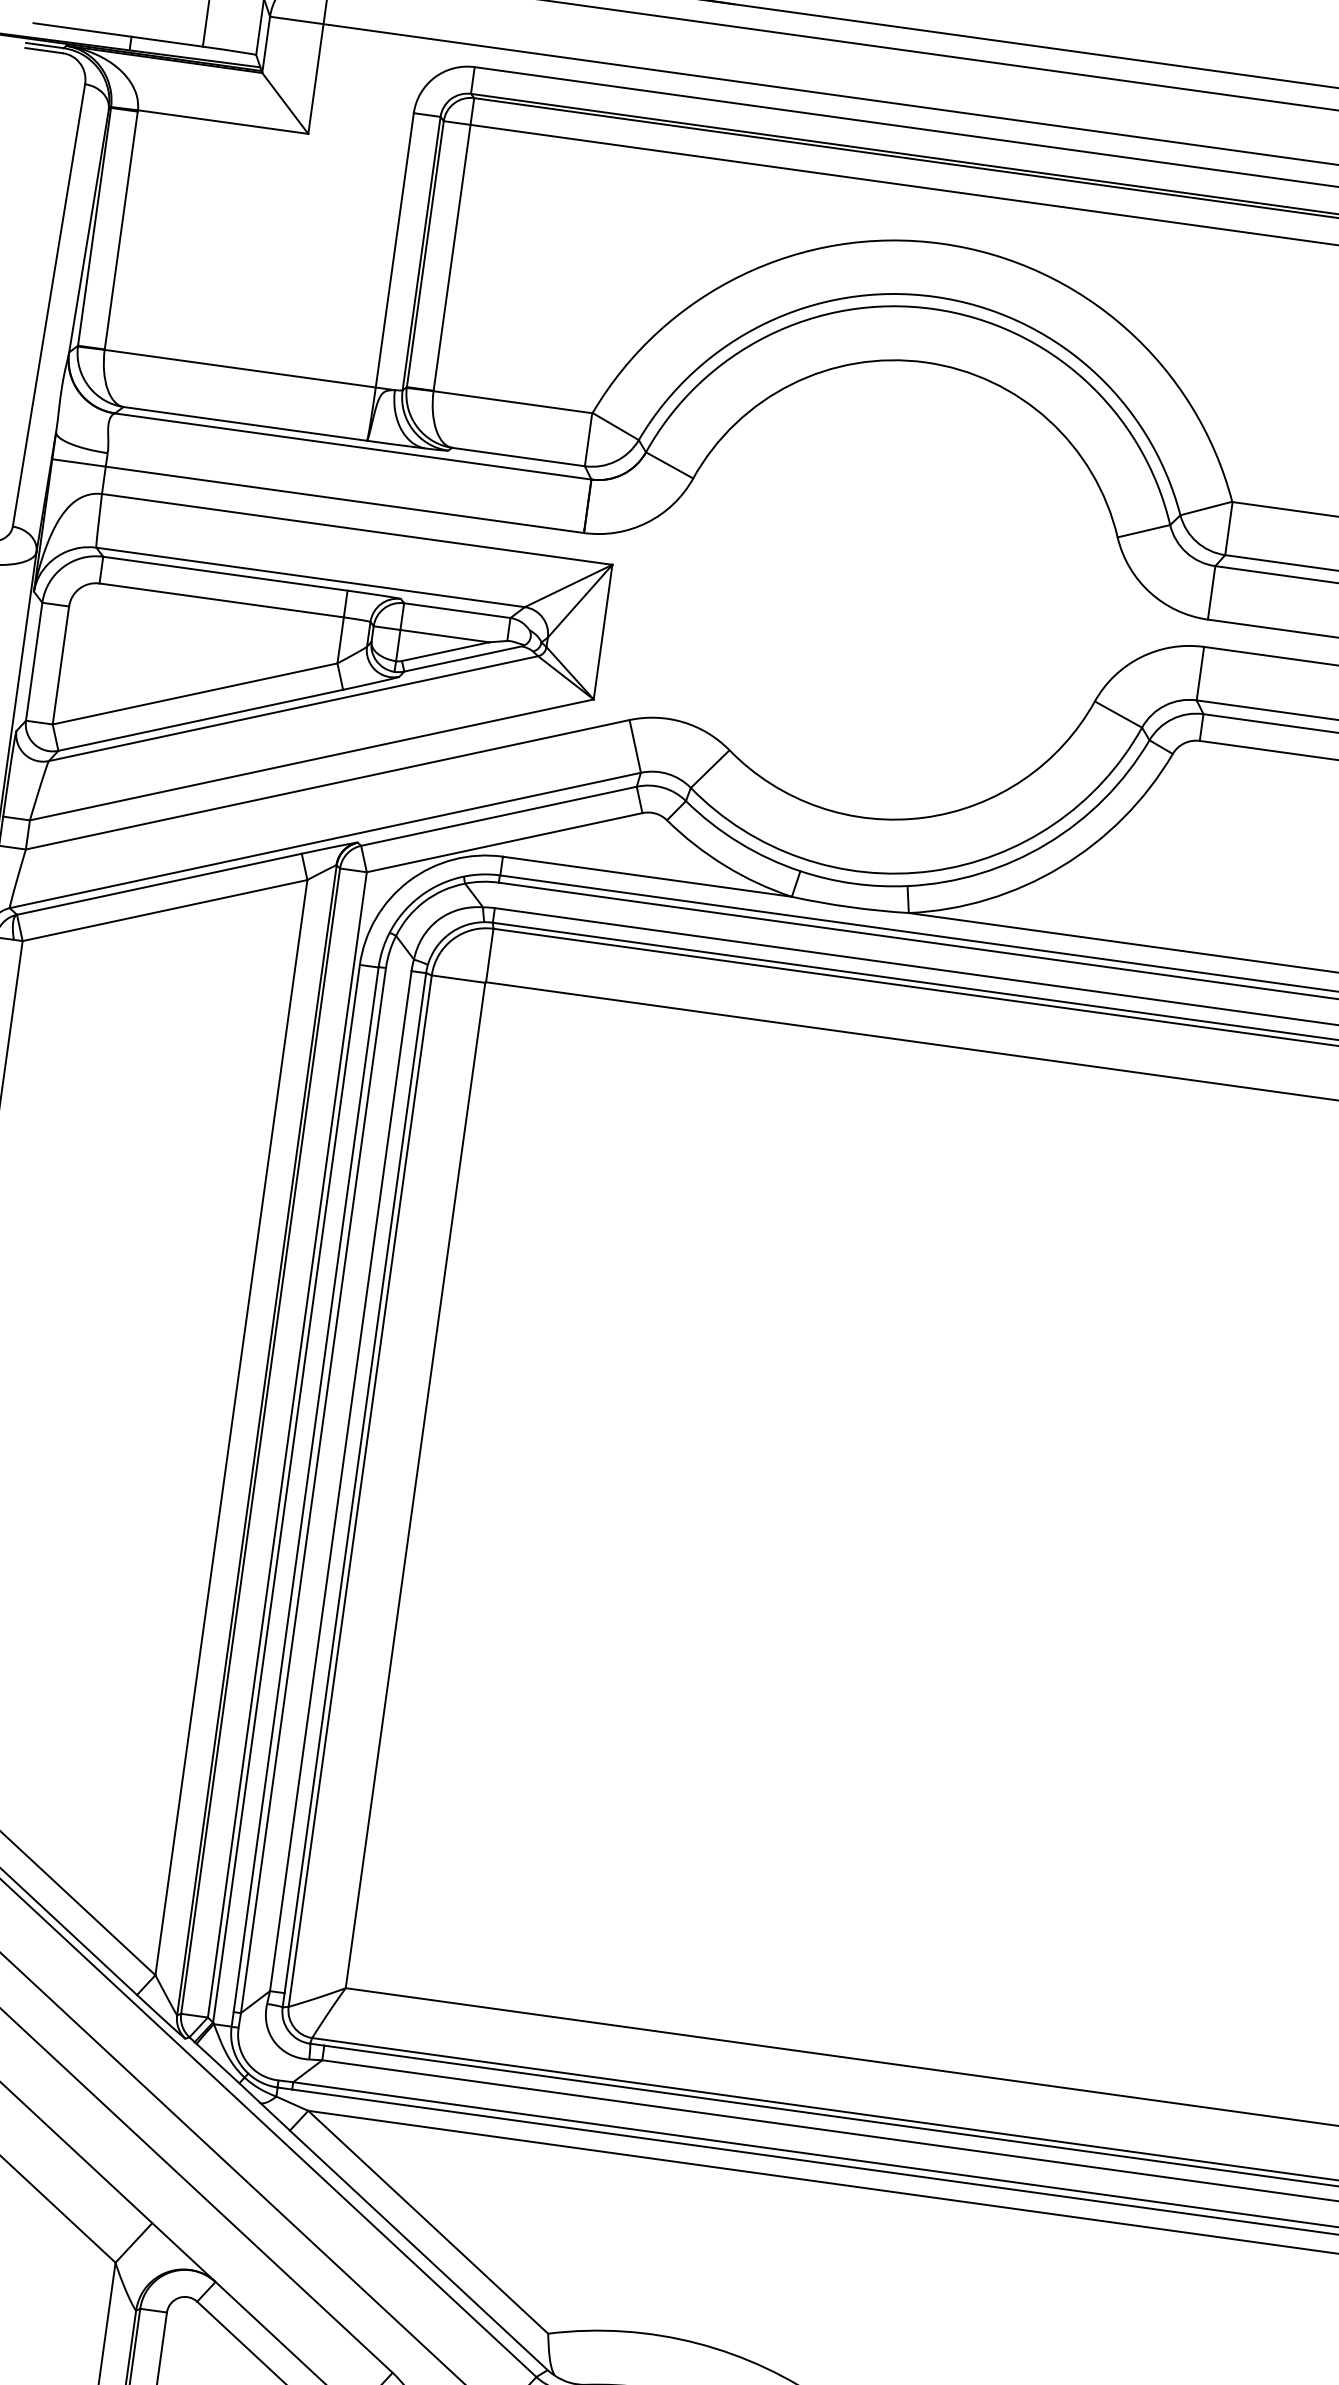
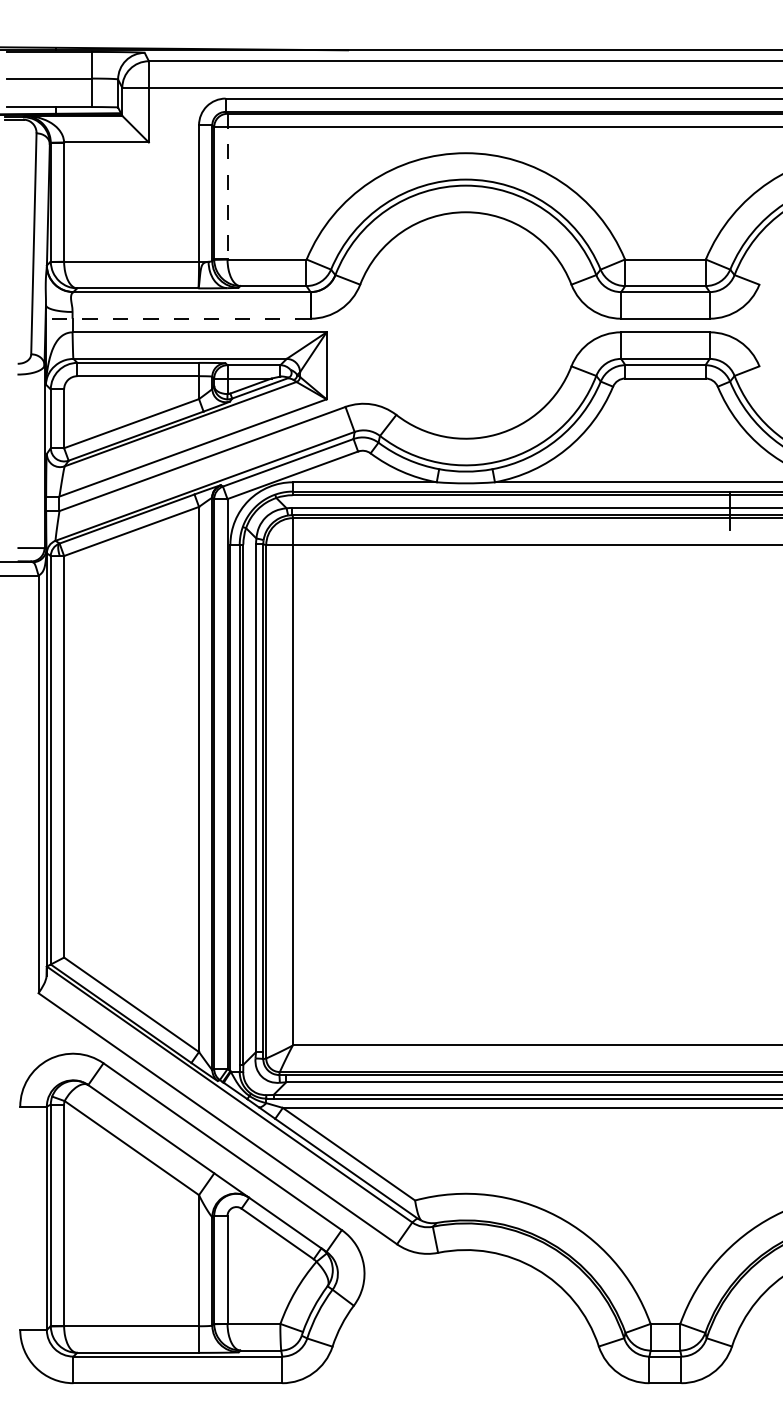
line: (453, 244) -> (227, 186), solid -> dashed
line: (316, 495) -> (177, 318), solid -> dashed

